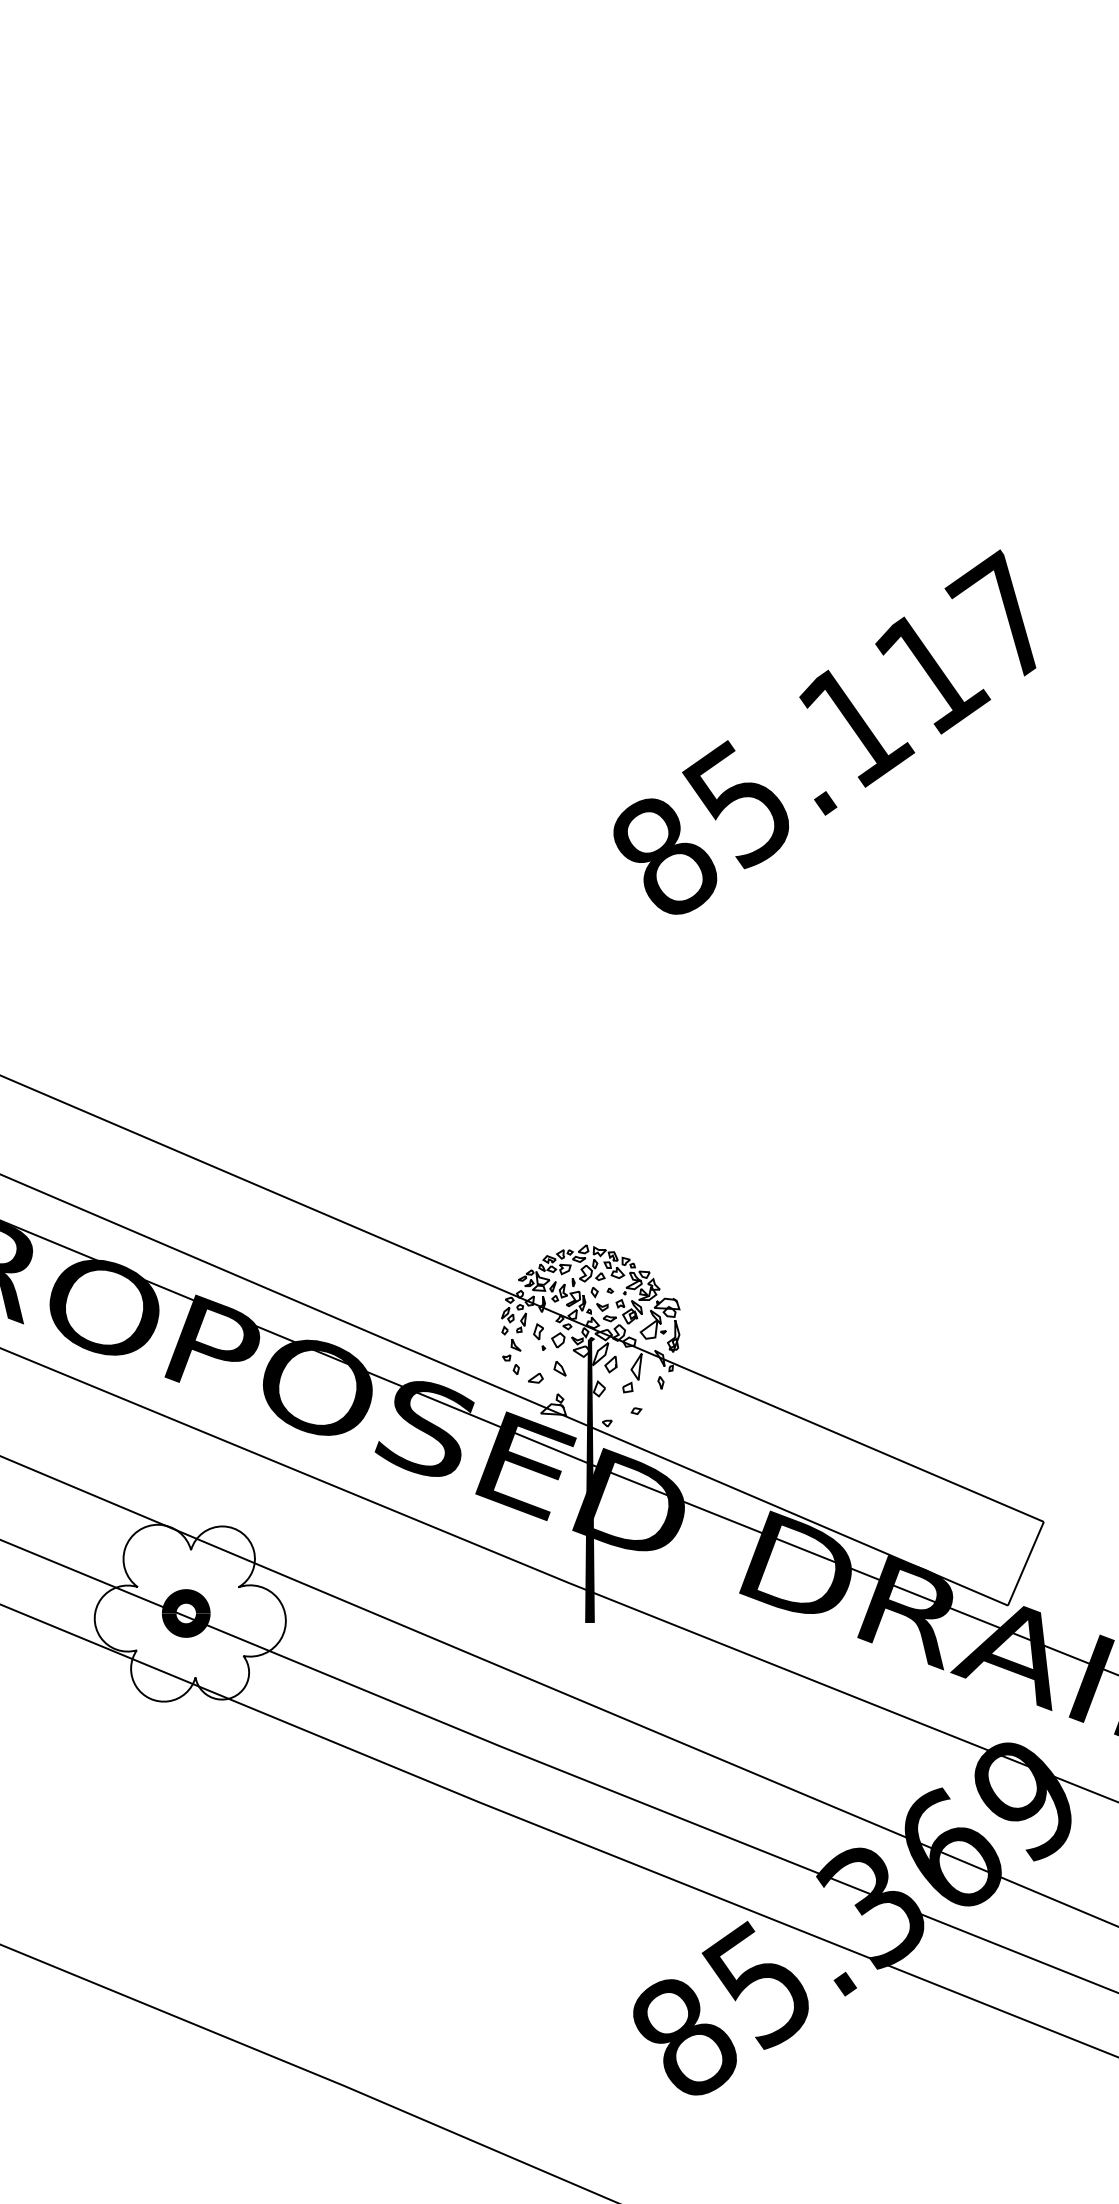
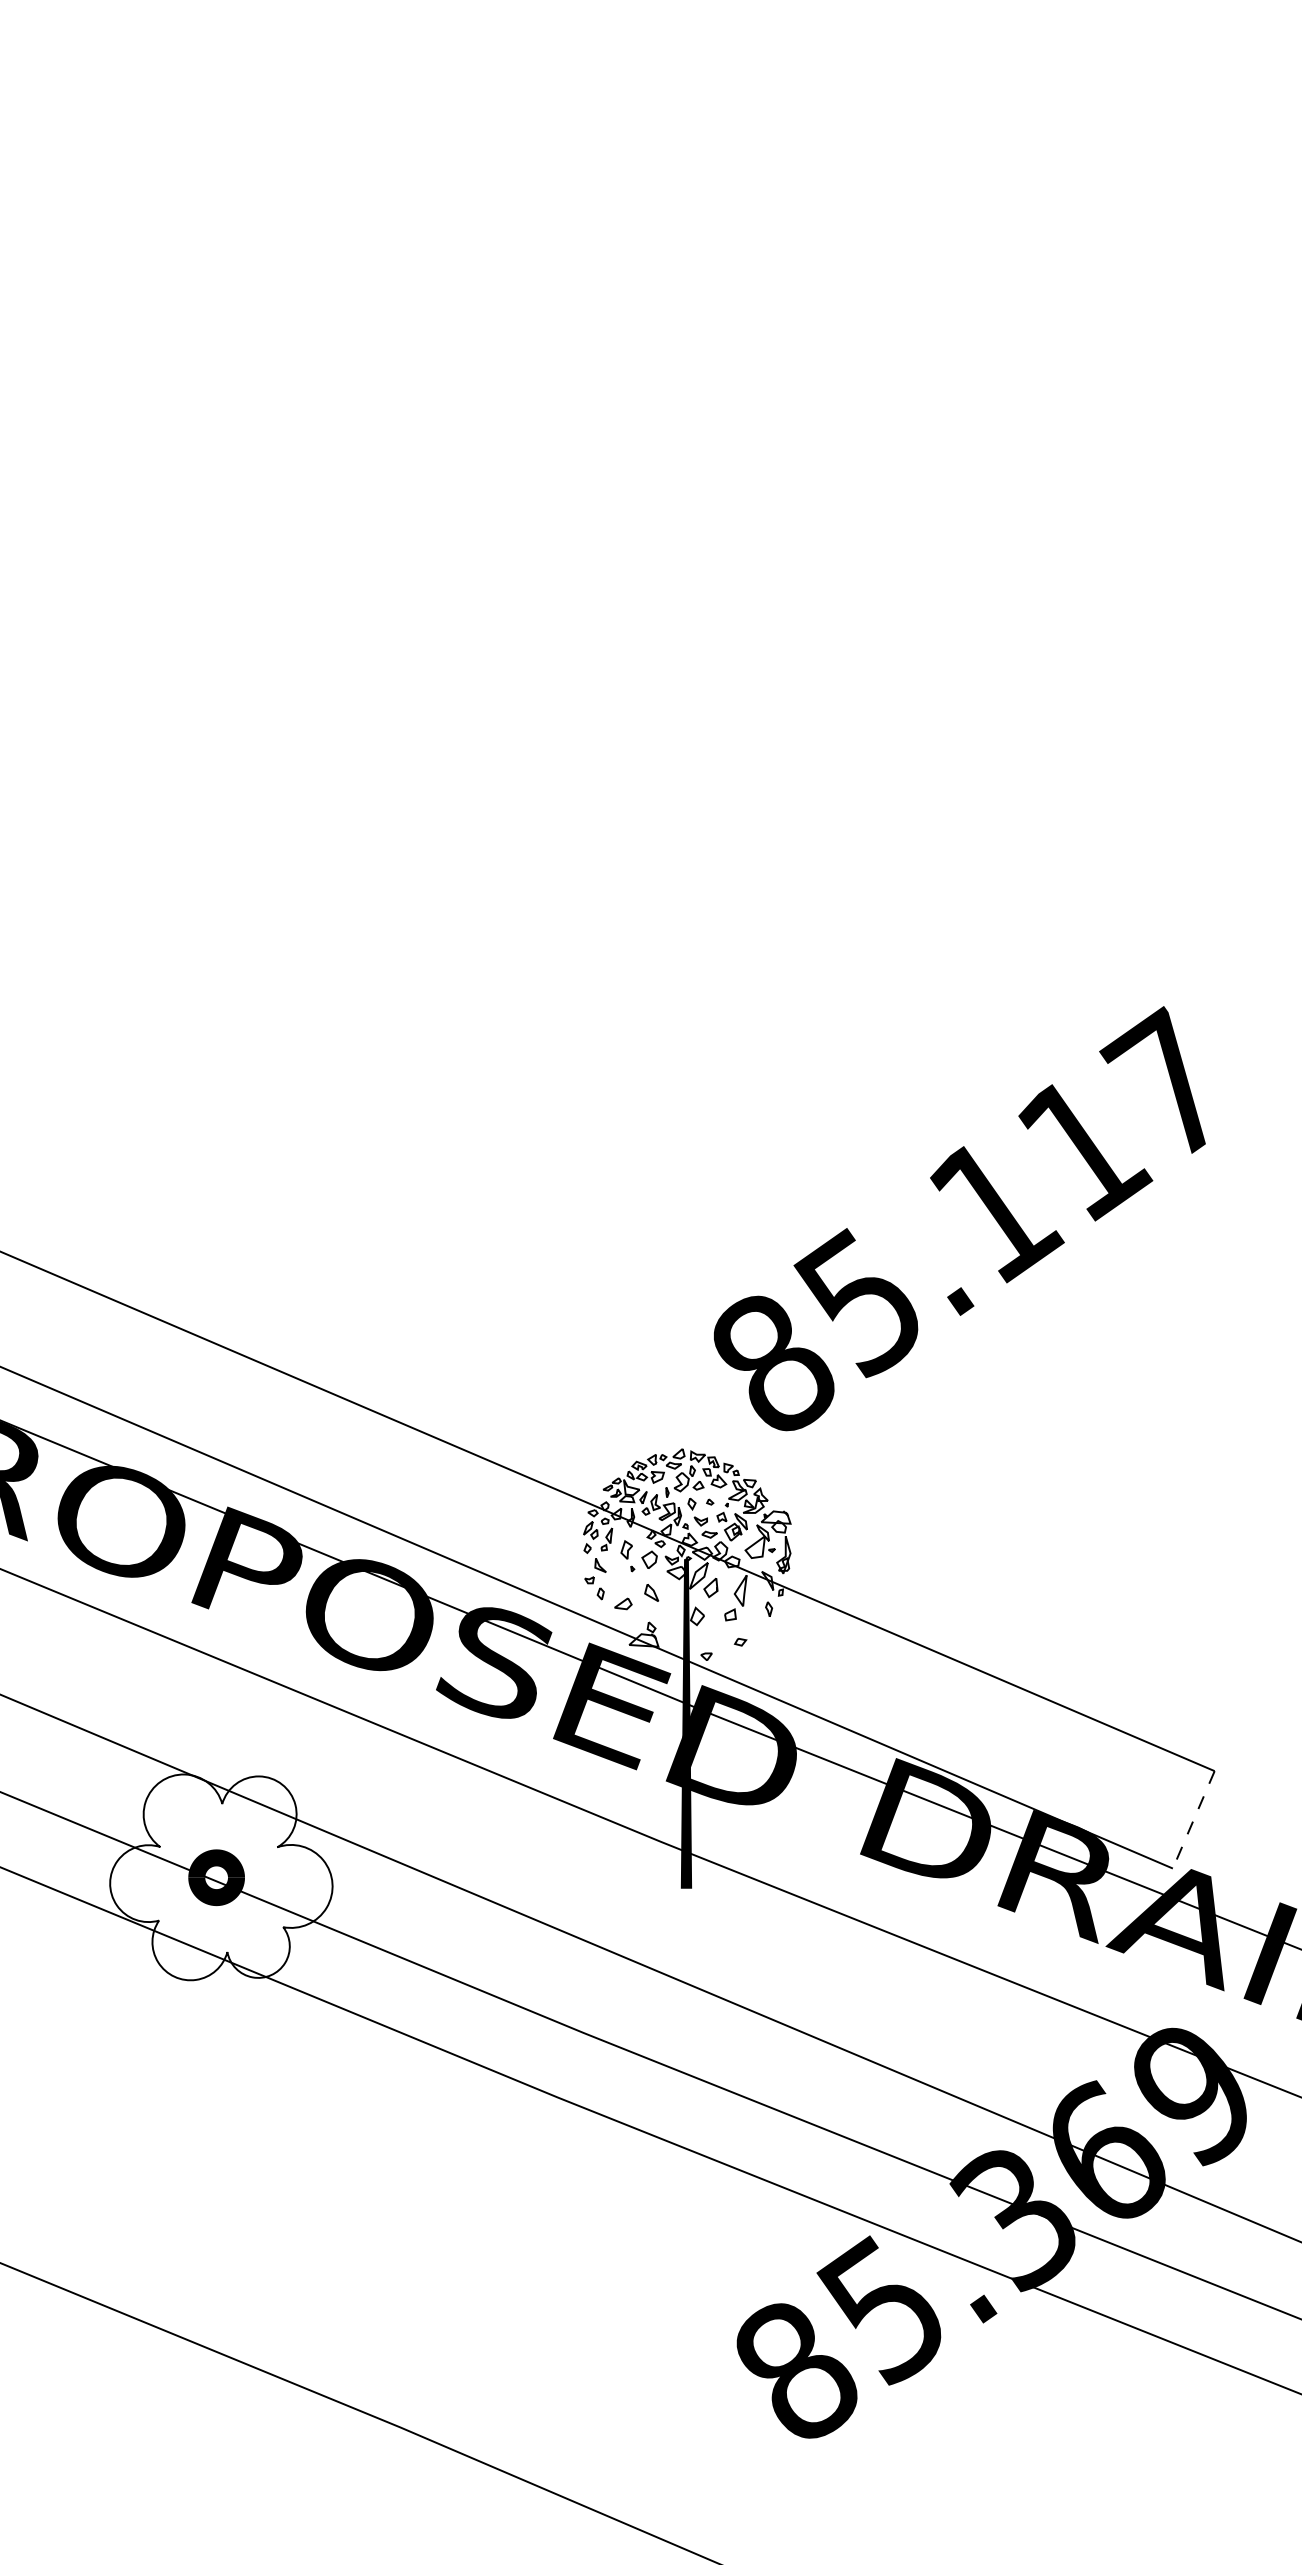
text: (824, 731) -> (959, 1217), moved
line: (1025, 1563) -> (1193, 1819), solid -> dashed

